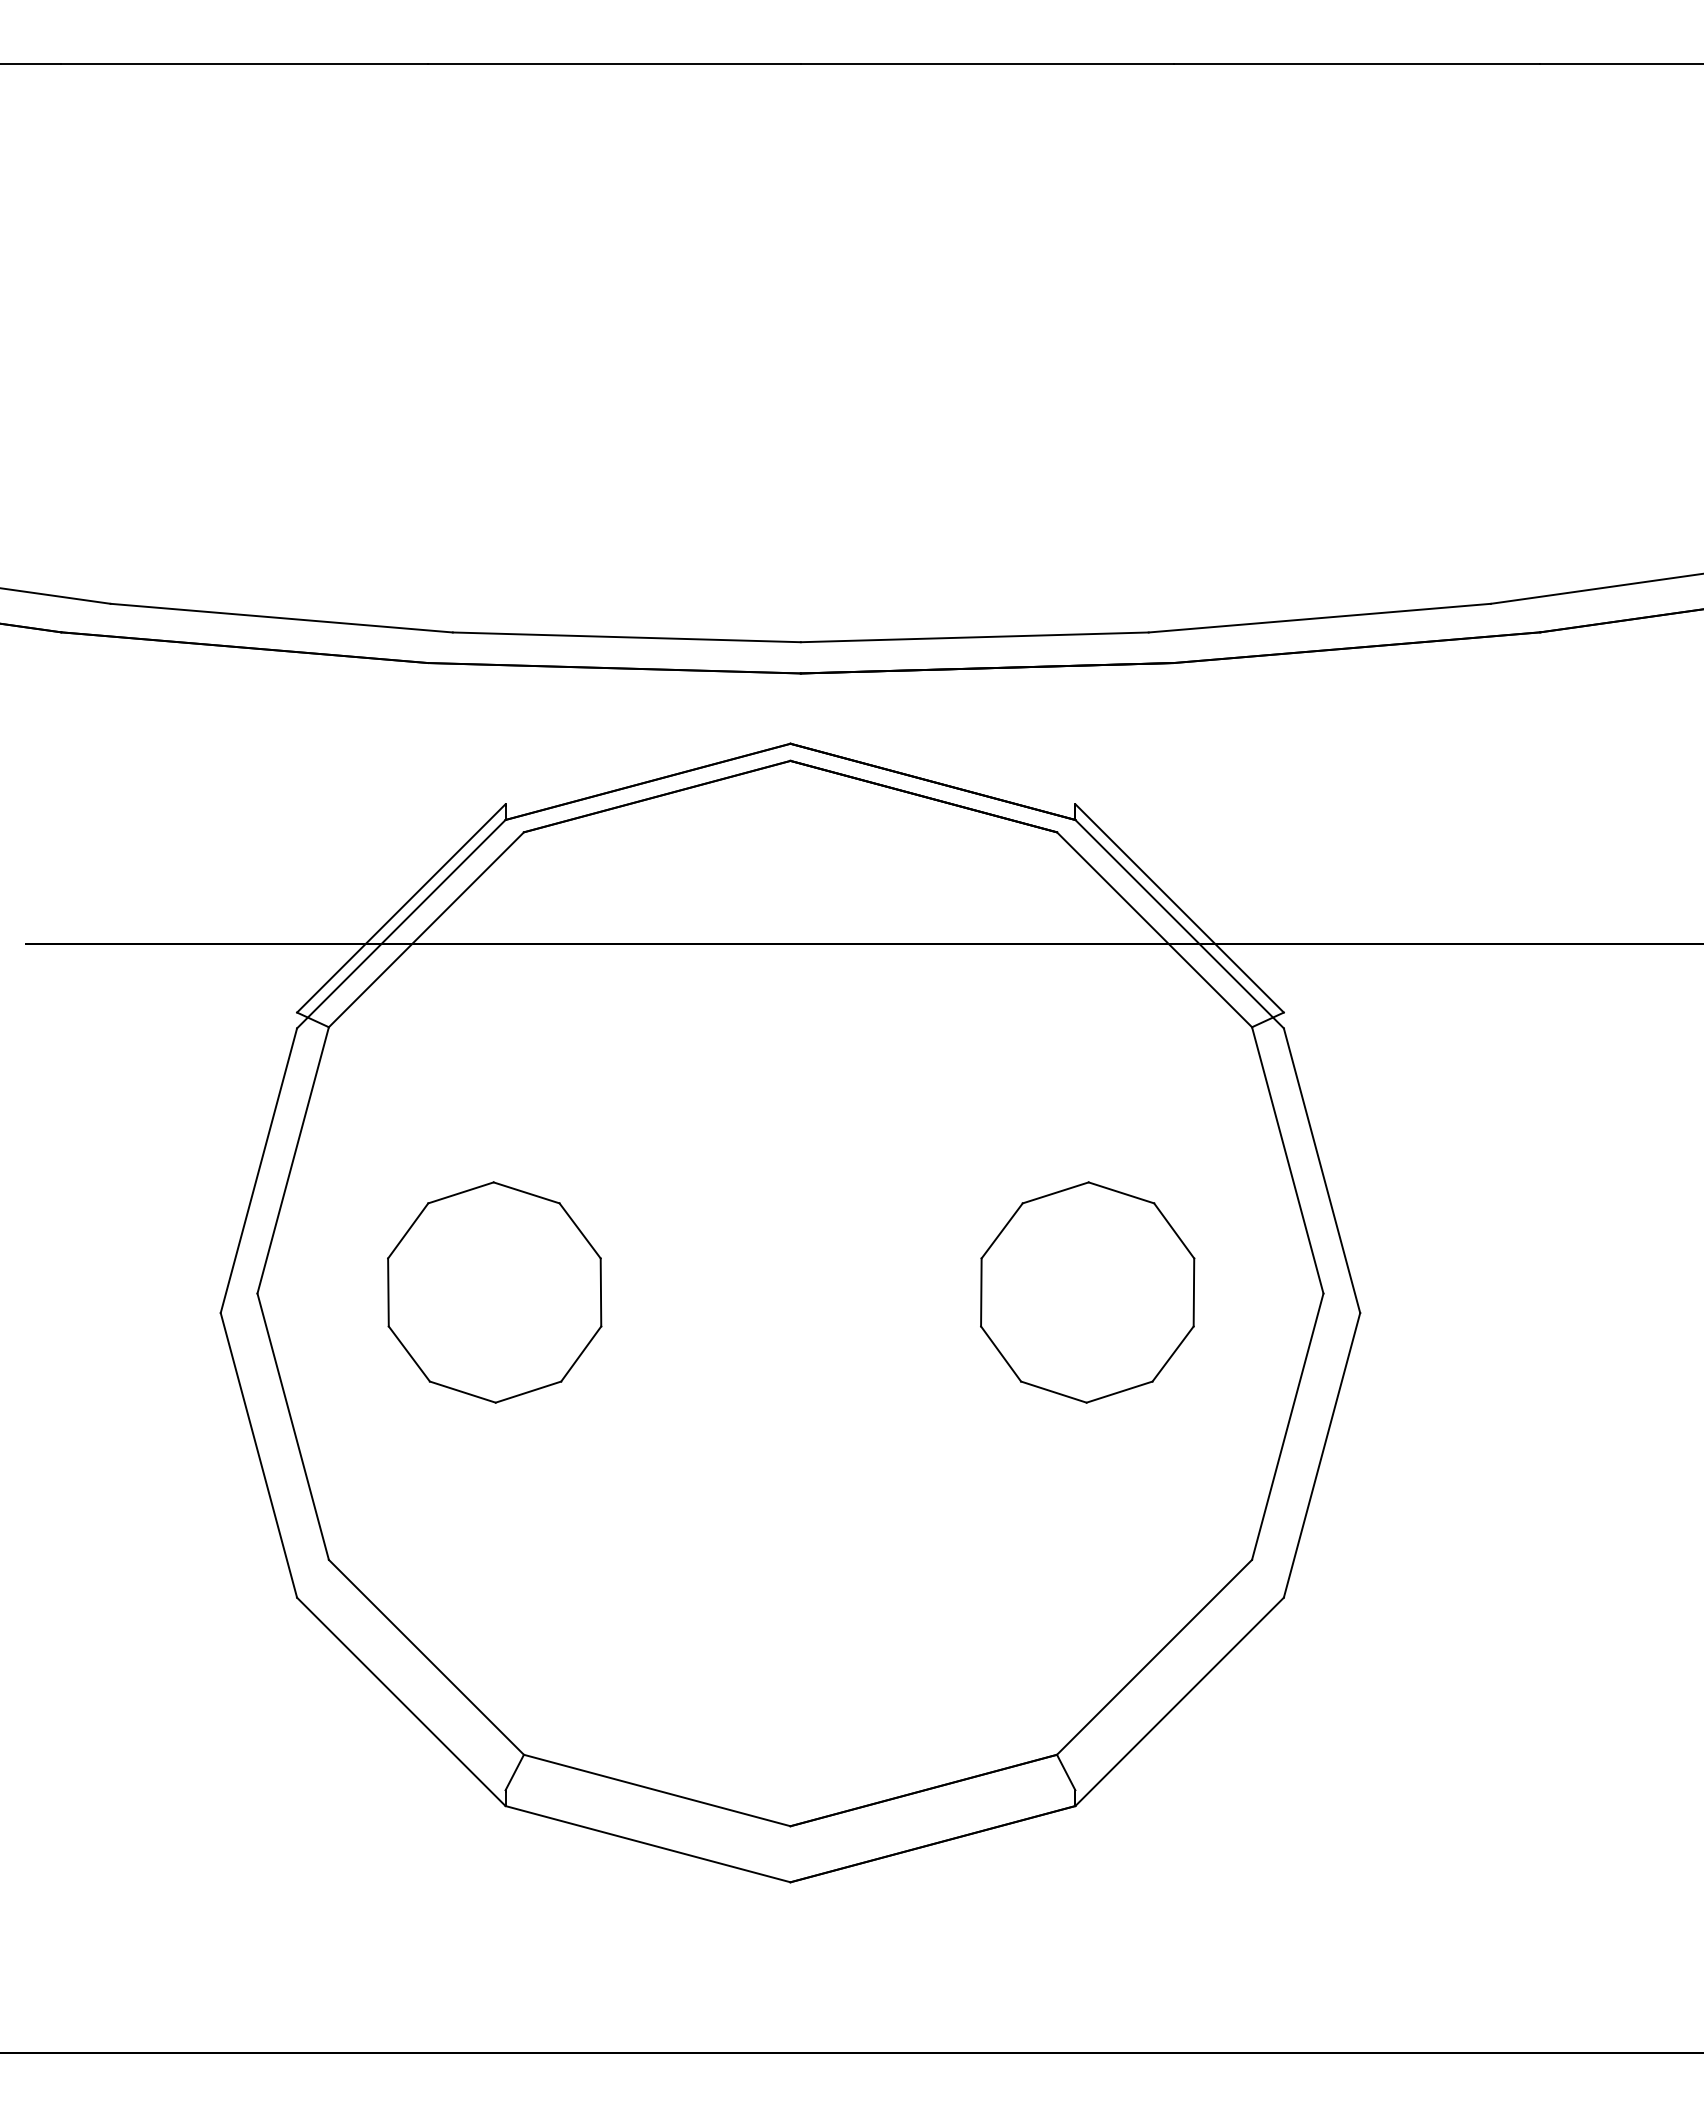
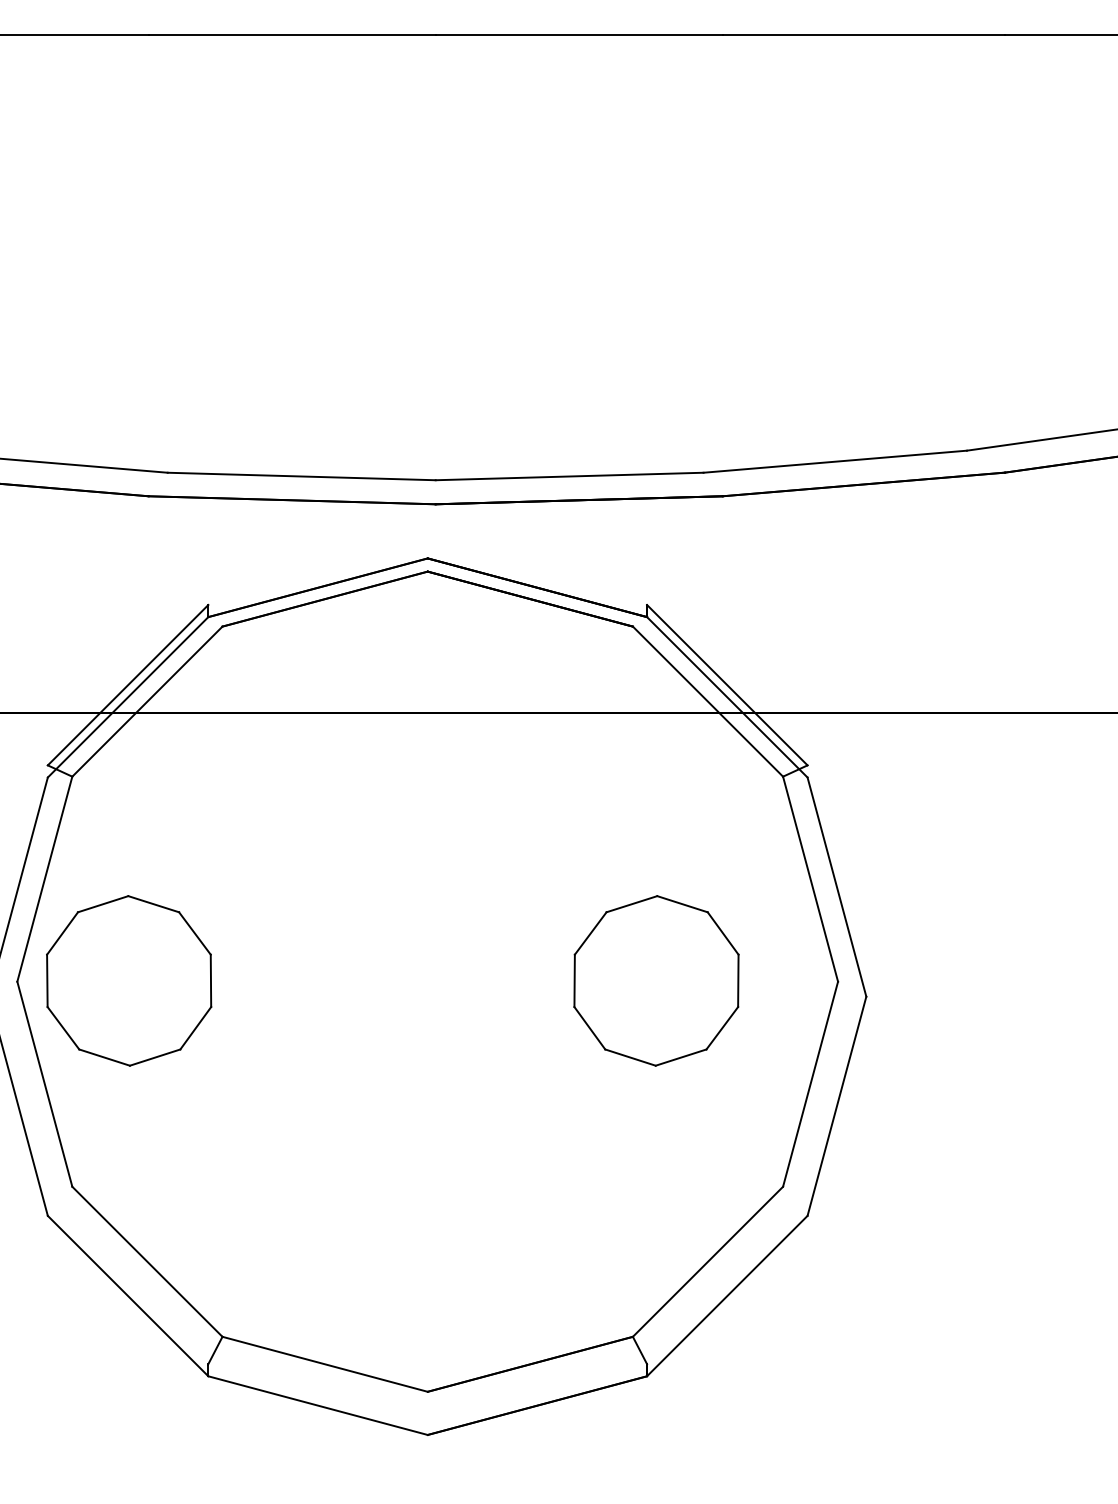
part: (494, 1292) -> (129, 980), moved

